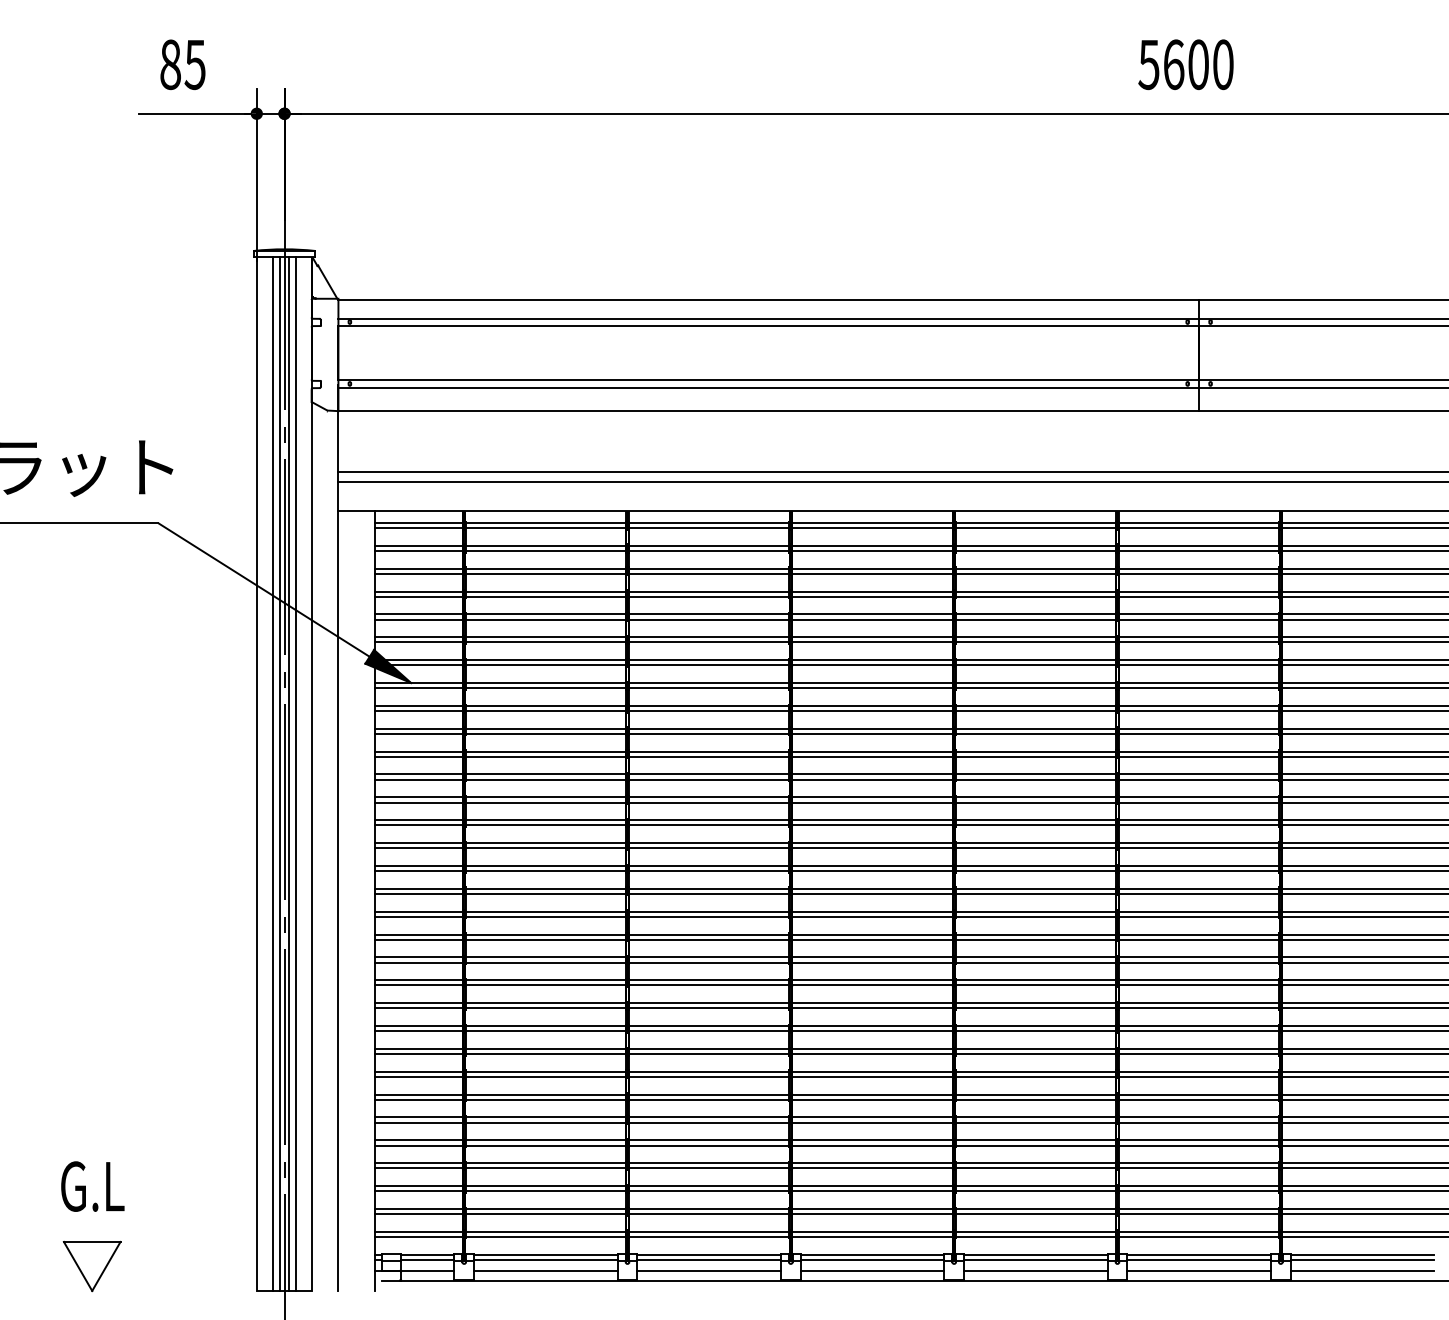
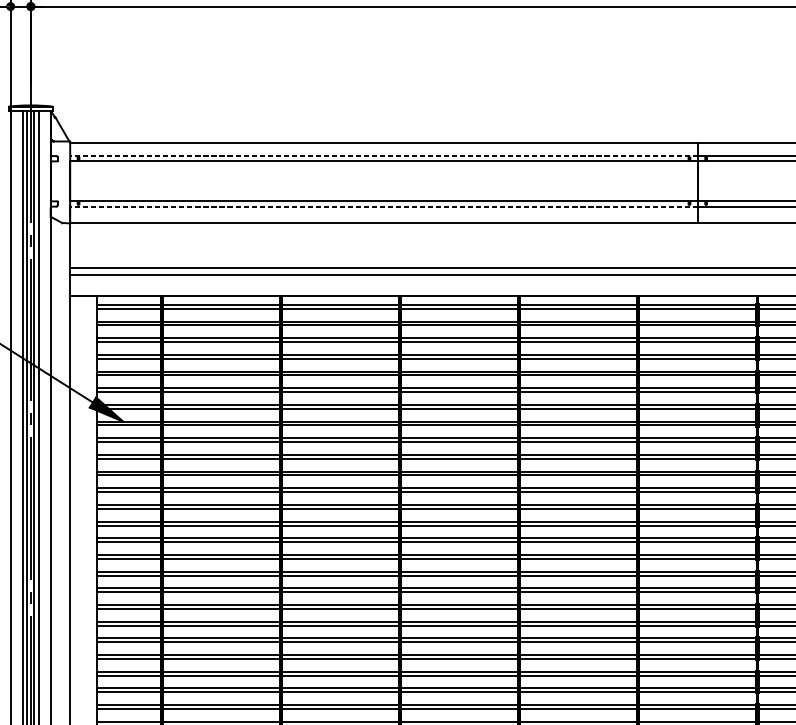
line: (768, 318) -> (383, 155), solid -> dashed
line: (768, 388) -> (383, 206), solid -> dashed

